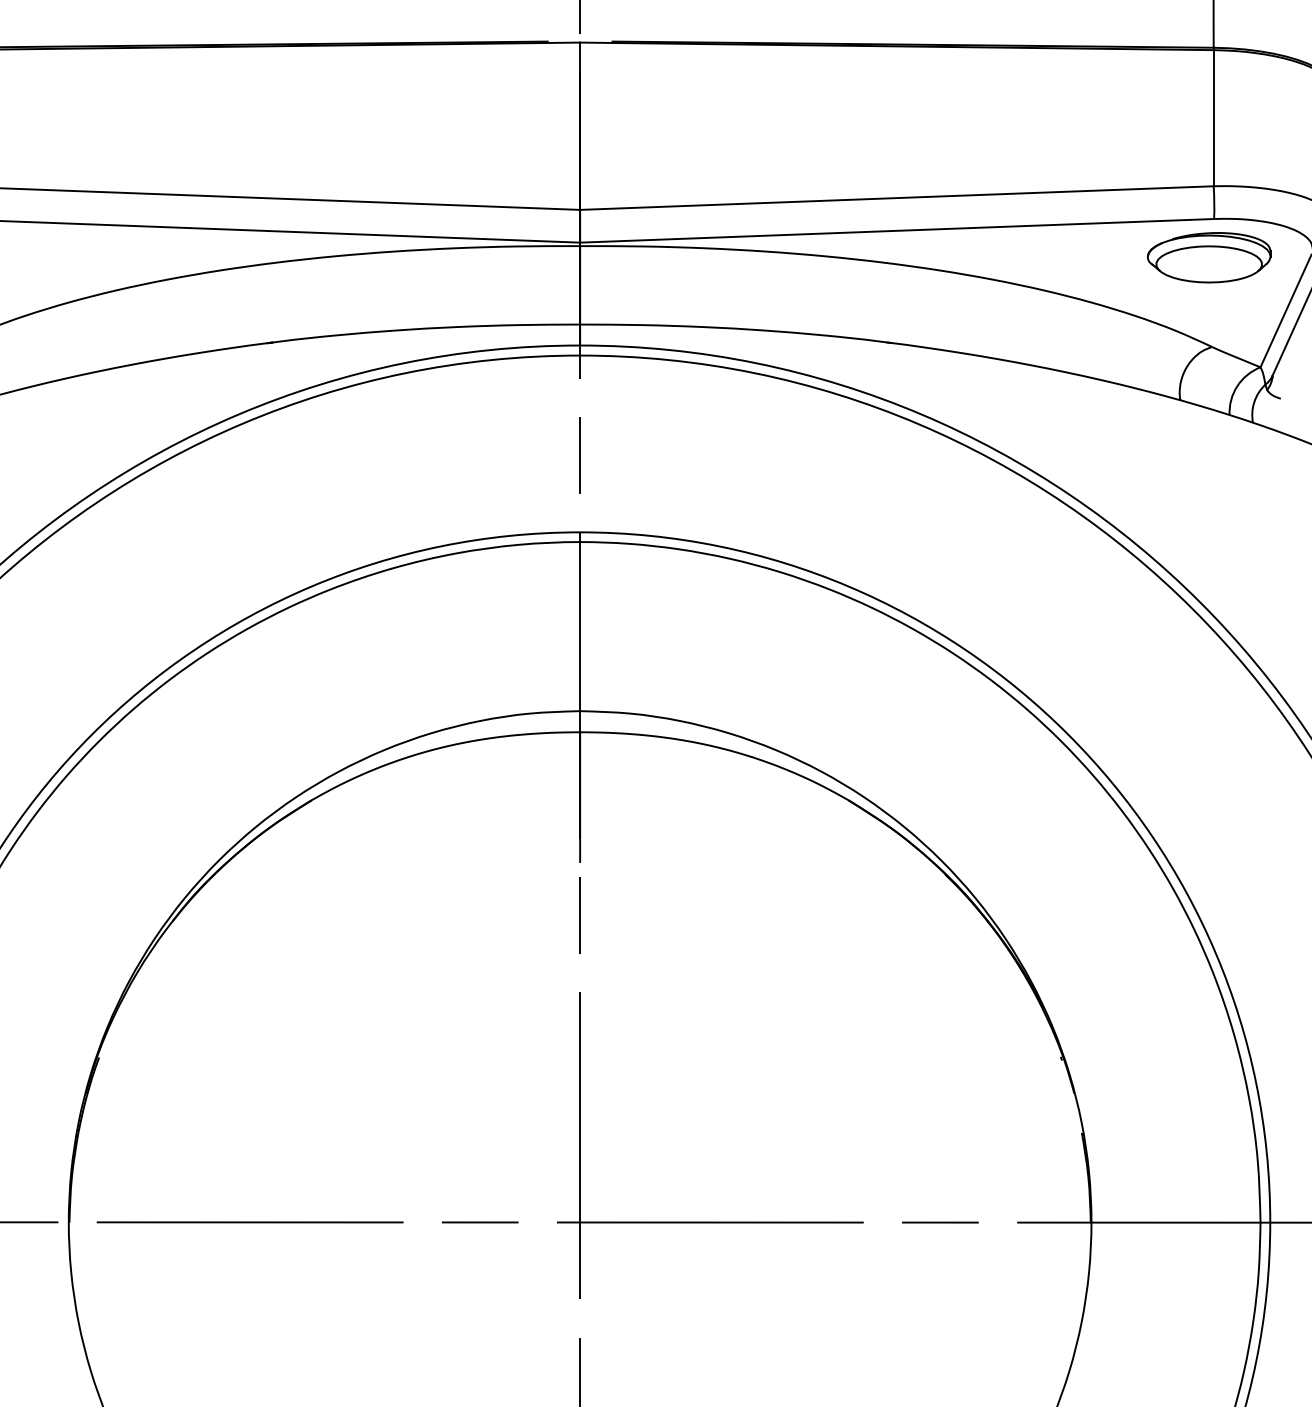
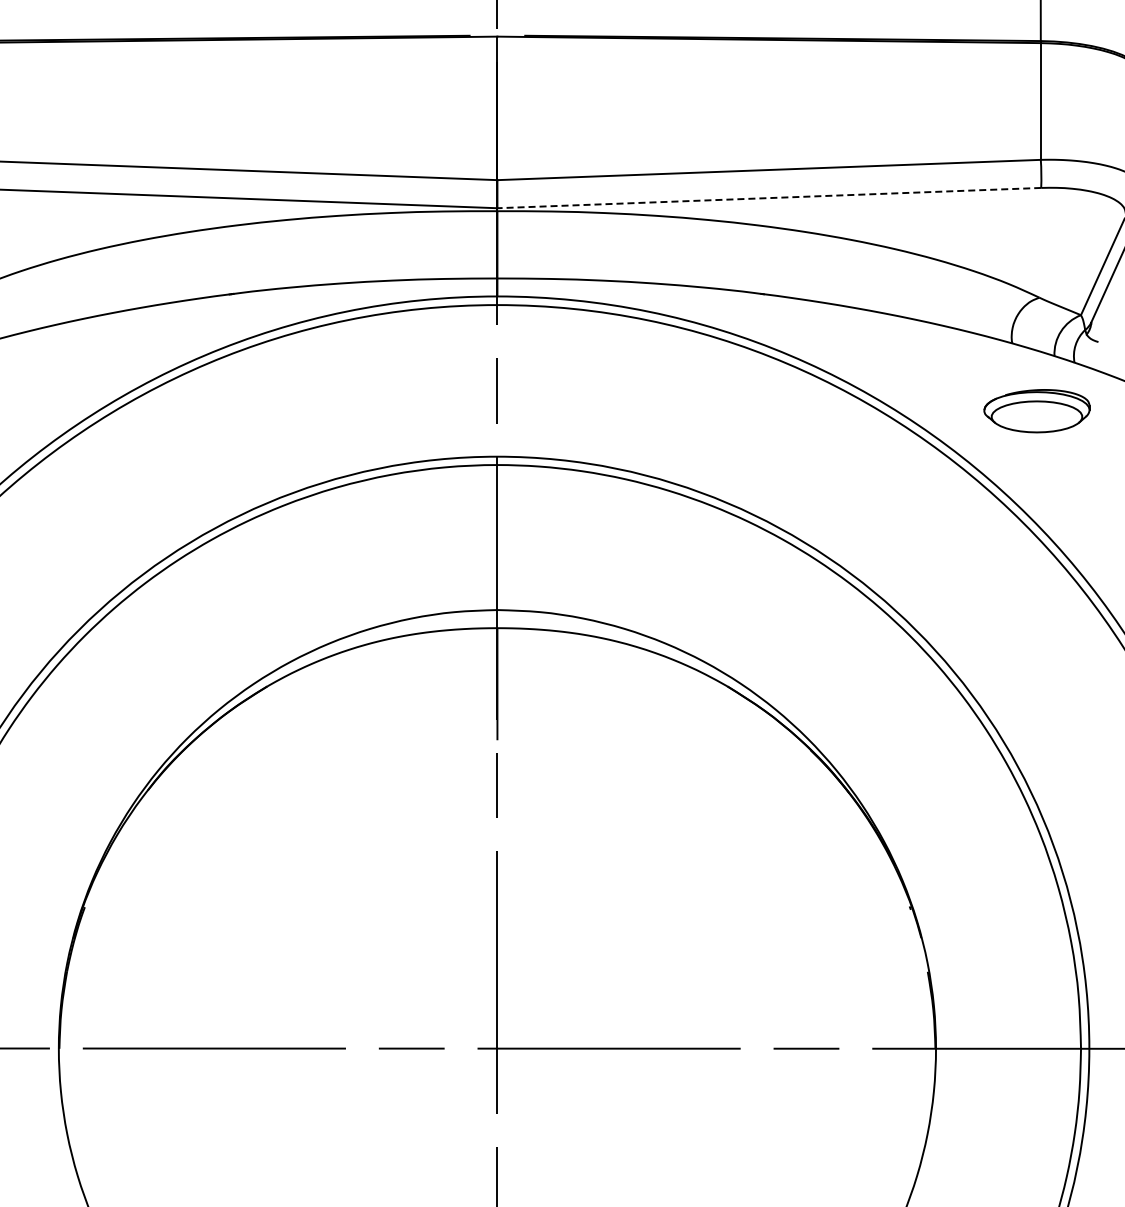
line: (896, 231) -> (768, 198), solid -> dashed
part: (1208, 258) -> (1036, 411), moved

